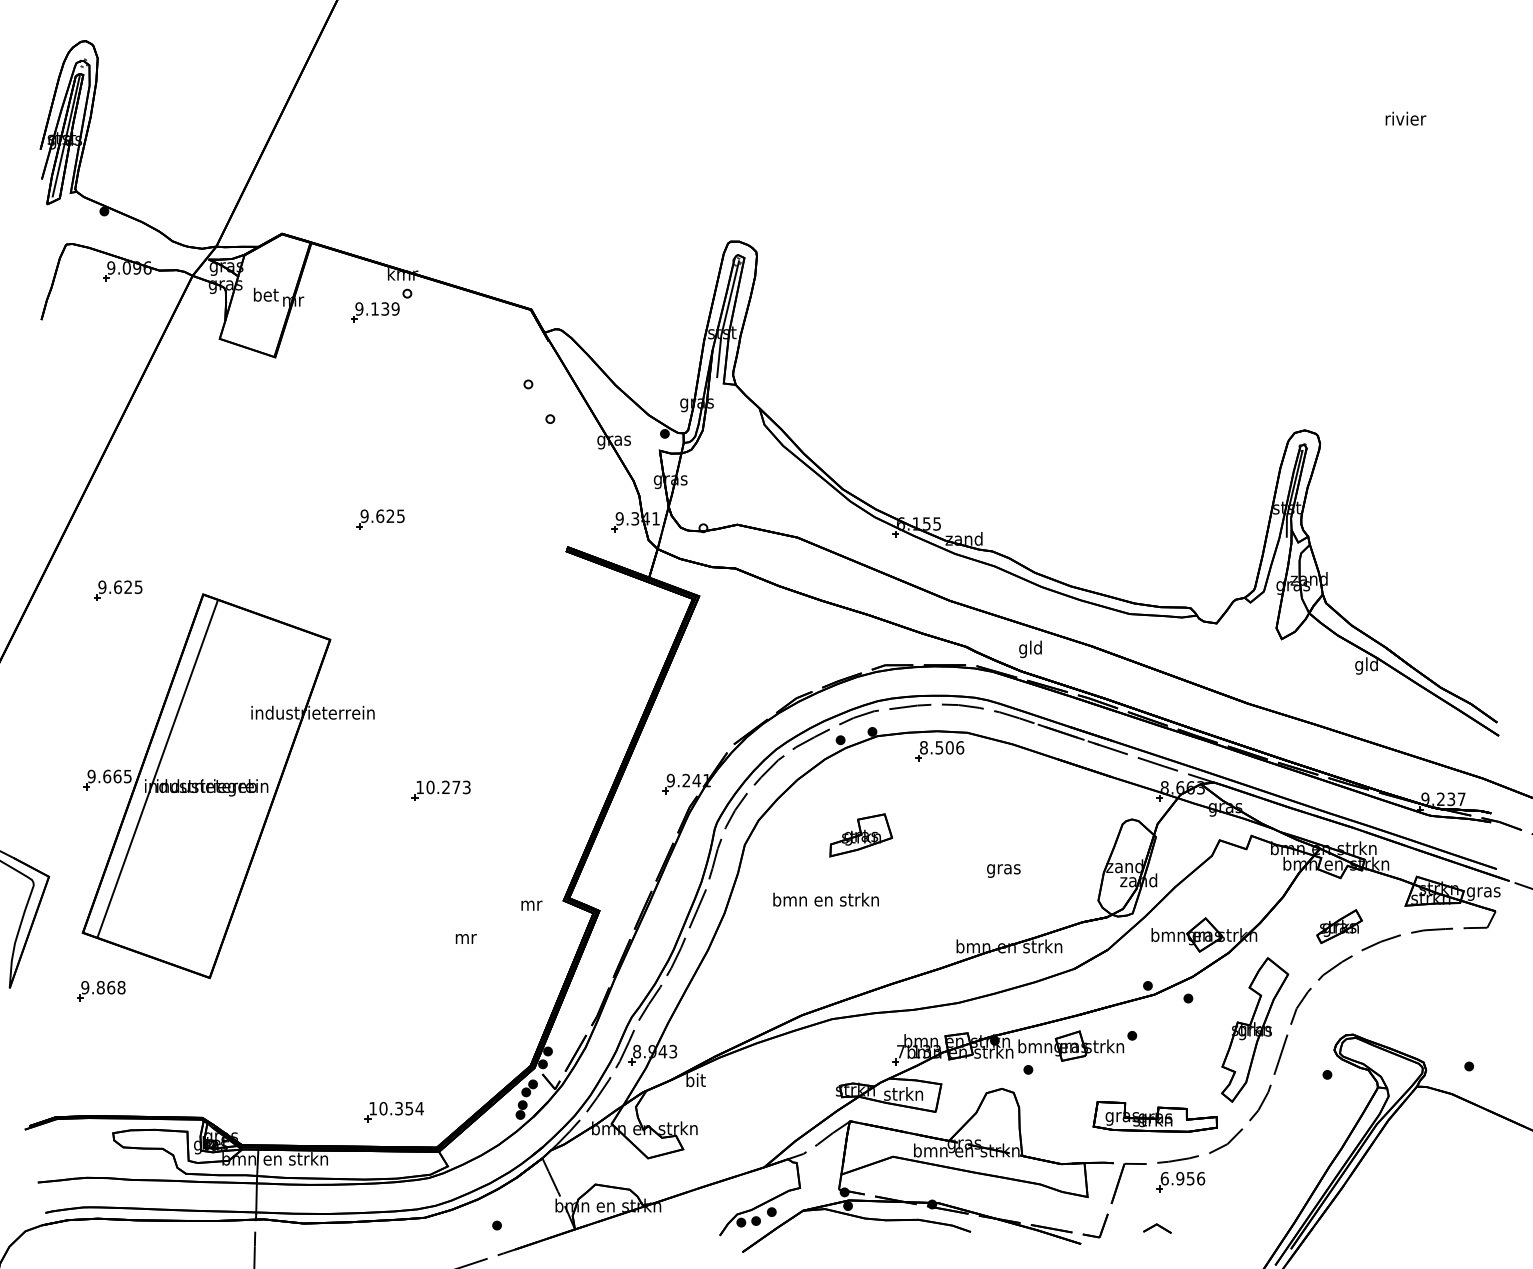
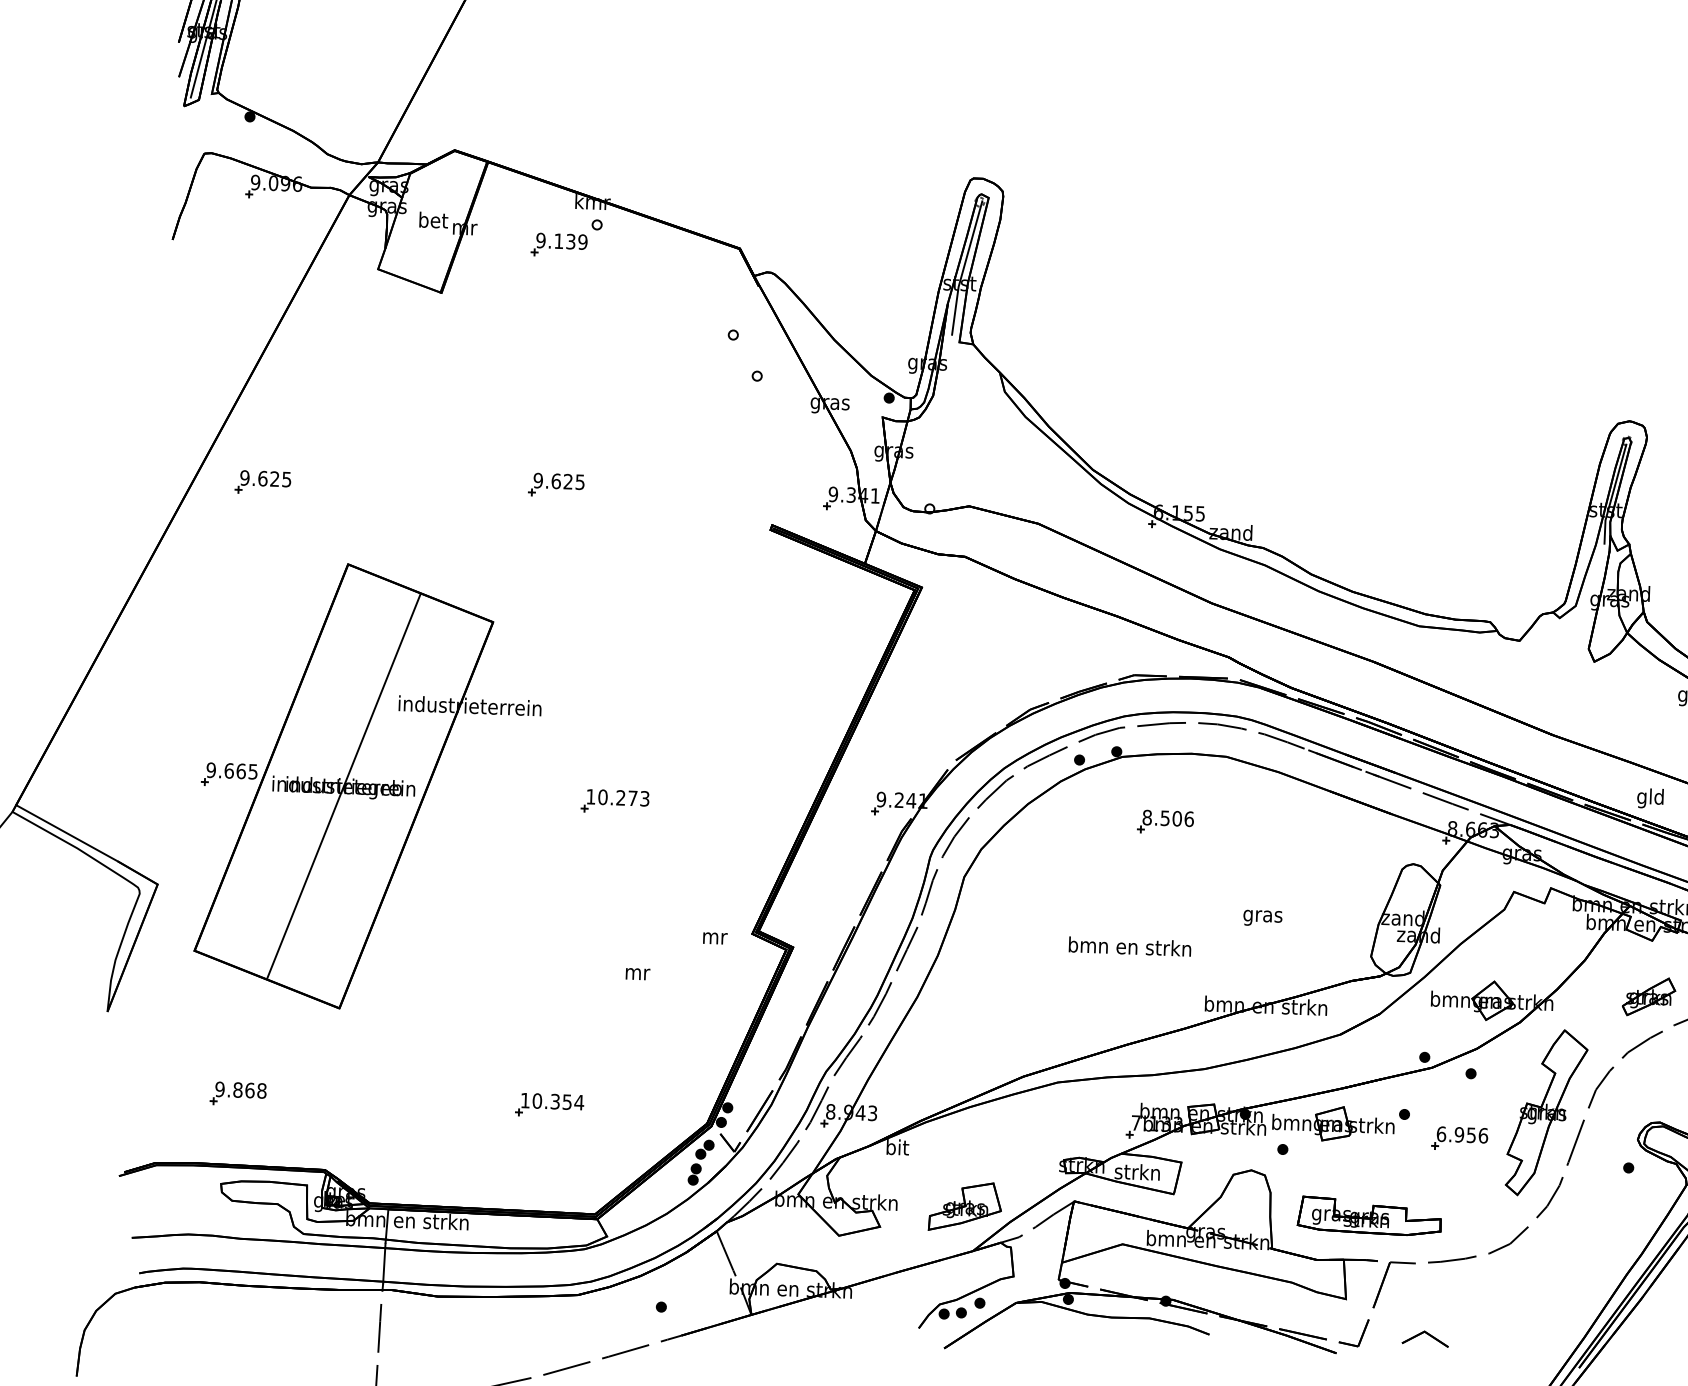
part: (118, 590) -> (263, 482), moved
text: (1030, 649) -> (1650, 798), moved
part: (939, 751) -> (1165, 822), moved
line: (157, 769) -> (343, 786), moved
part: (861, 835) -> (965, 1206), moved
text: (825, 899) -> (1129, 946), moved
part: (101, 990) -> (238, 1093), moved
part: (393, 1111) -> (548, 1104), moved
part: (1154, 1116) -> (1368, 1215), moved
part: (1180, 1182) -> (1459, 1139), moved
part: (1157, 1228) -> (1425, 1338), size x1.43

